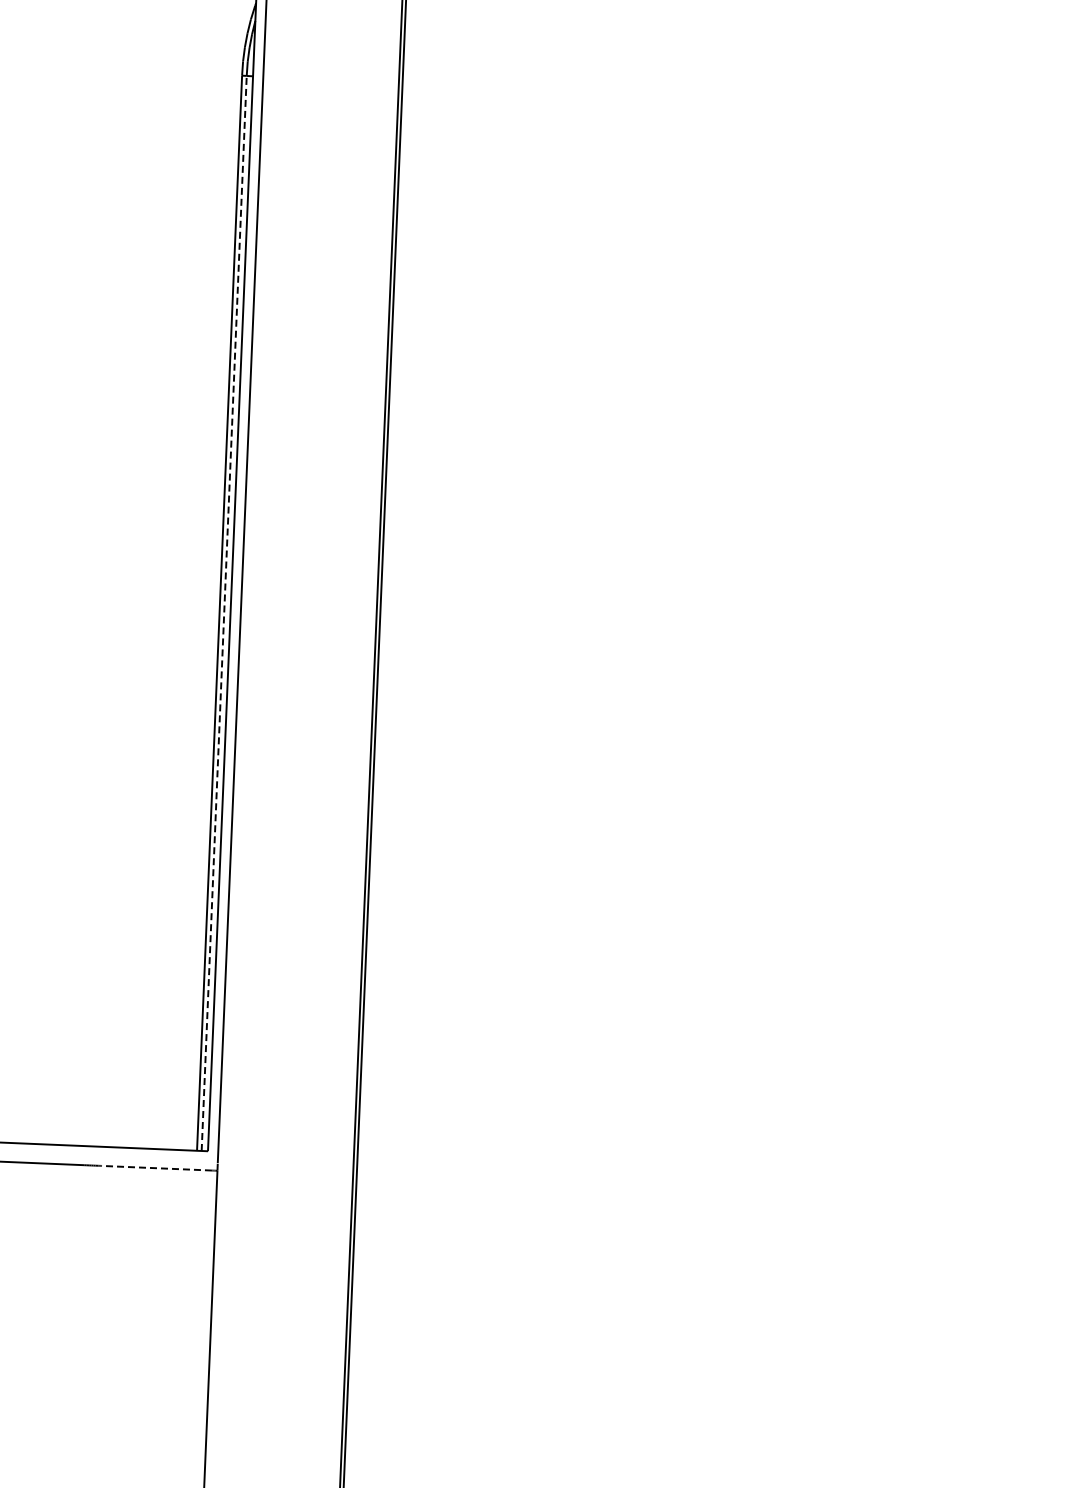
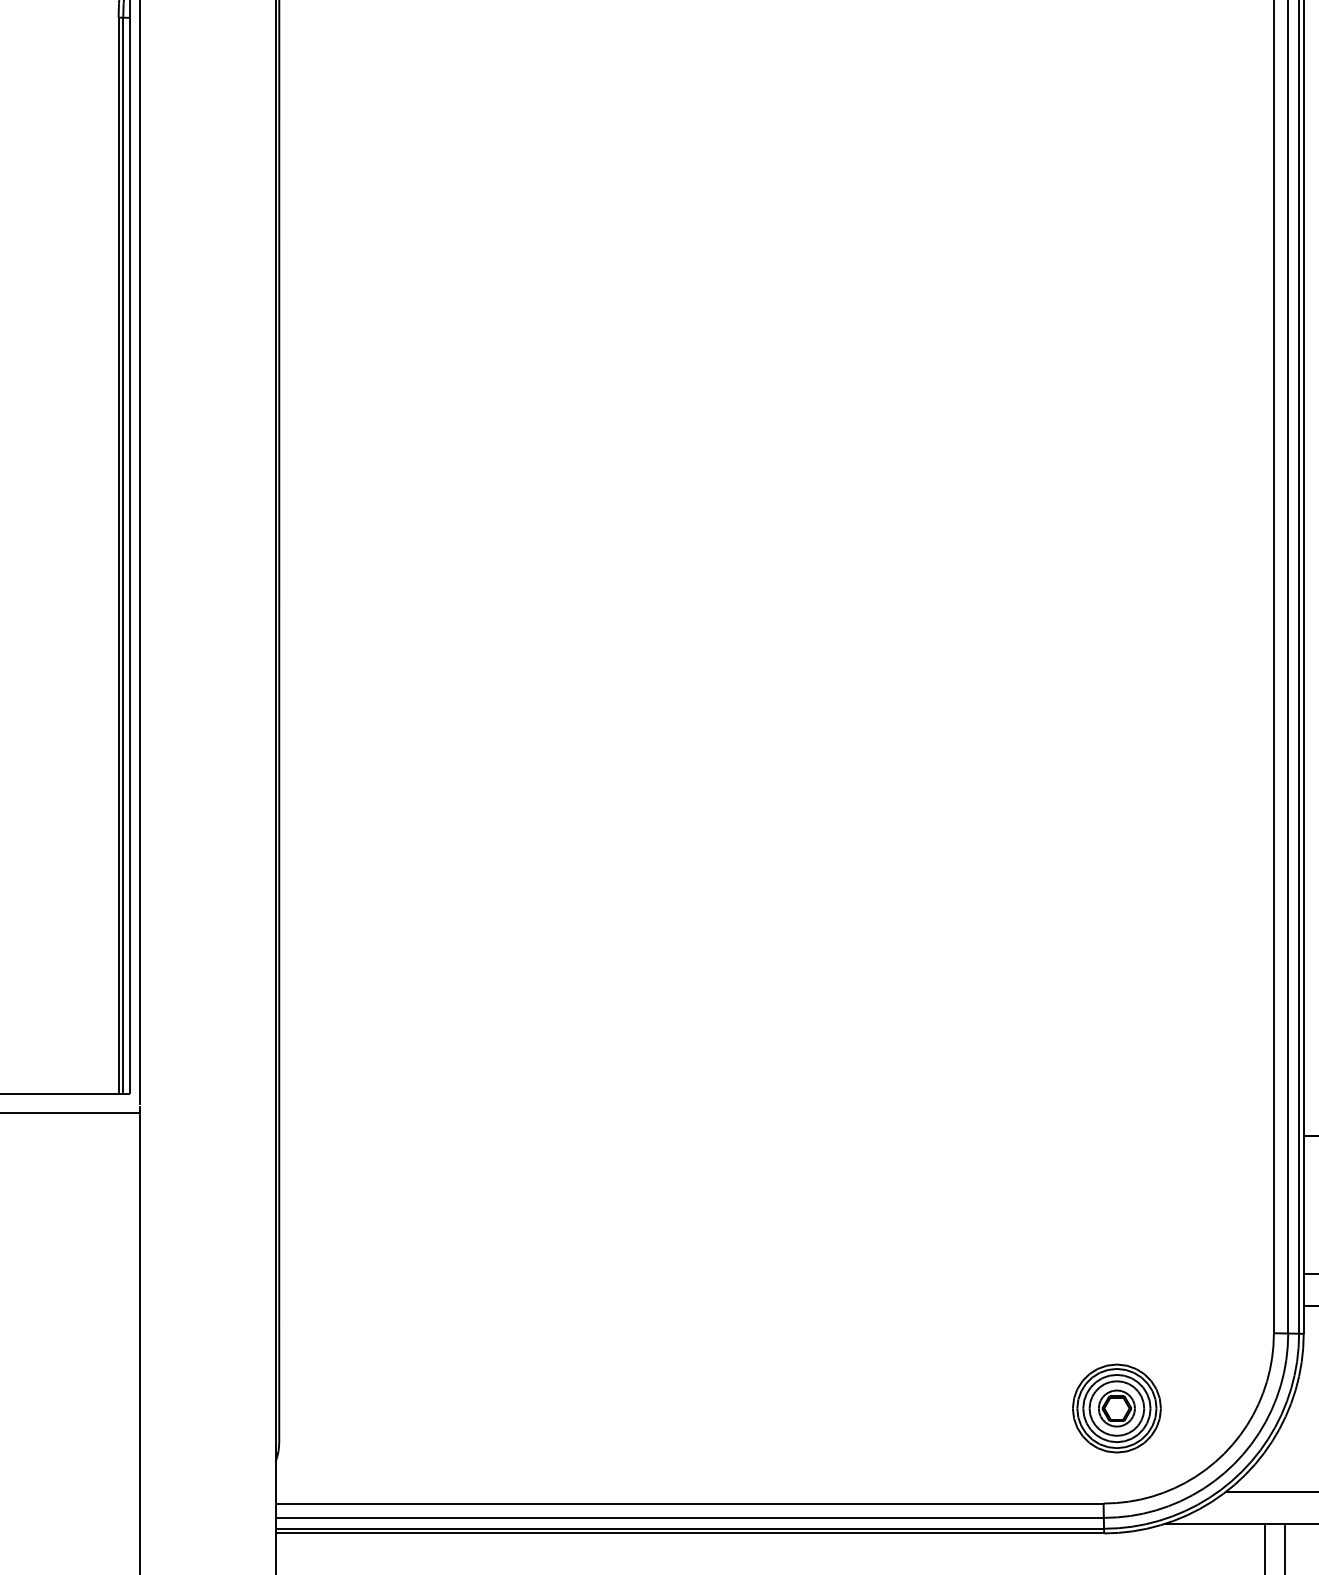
line: (224, 613) -> (123, 555), dashed -> solid
line: (156, 1167) -> (78, 1112), dashed -> solid

